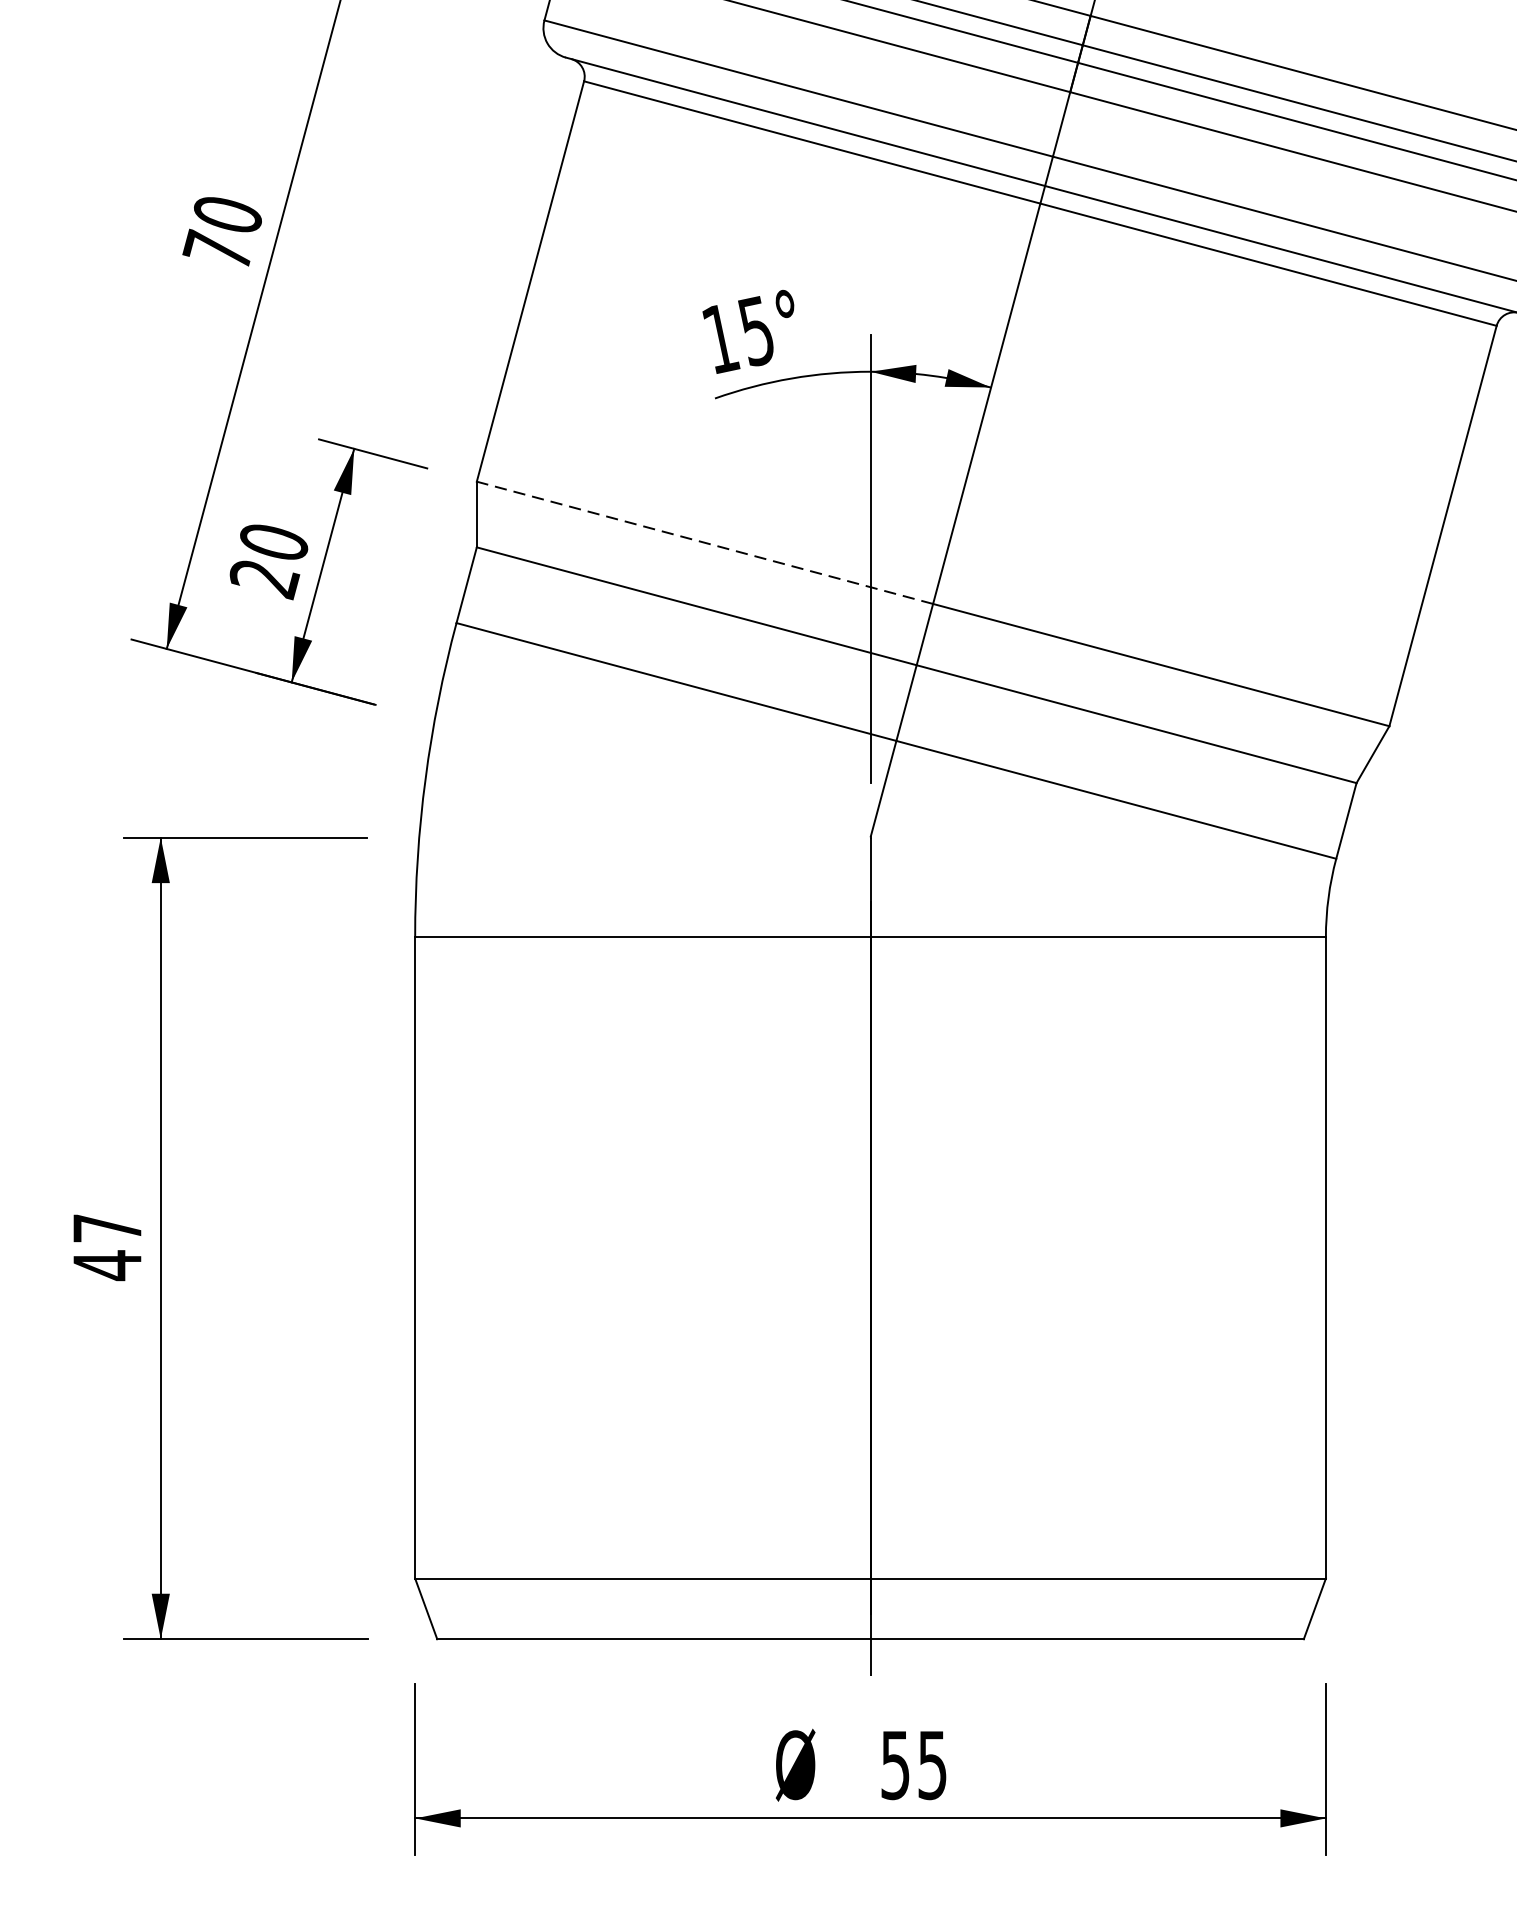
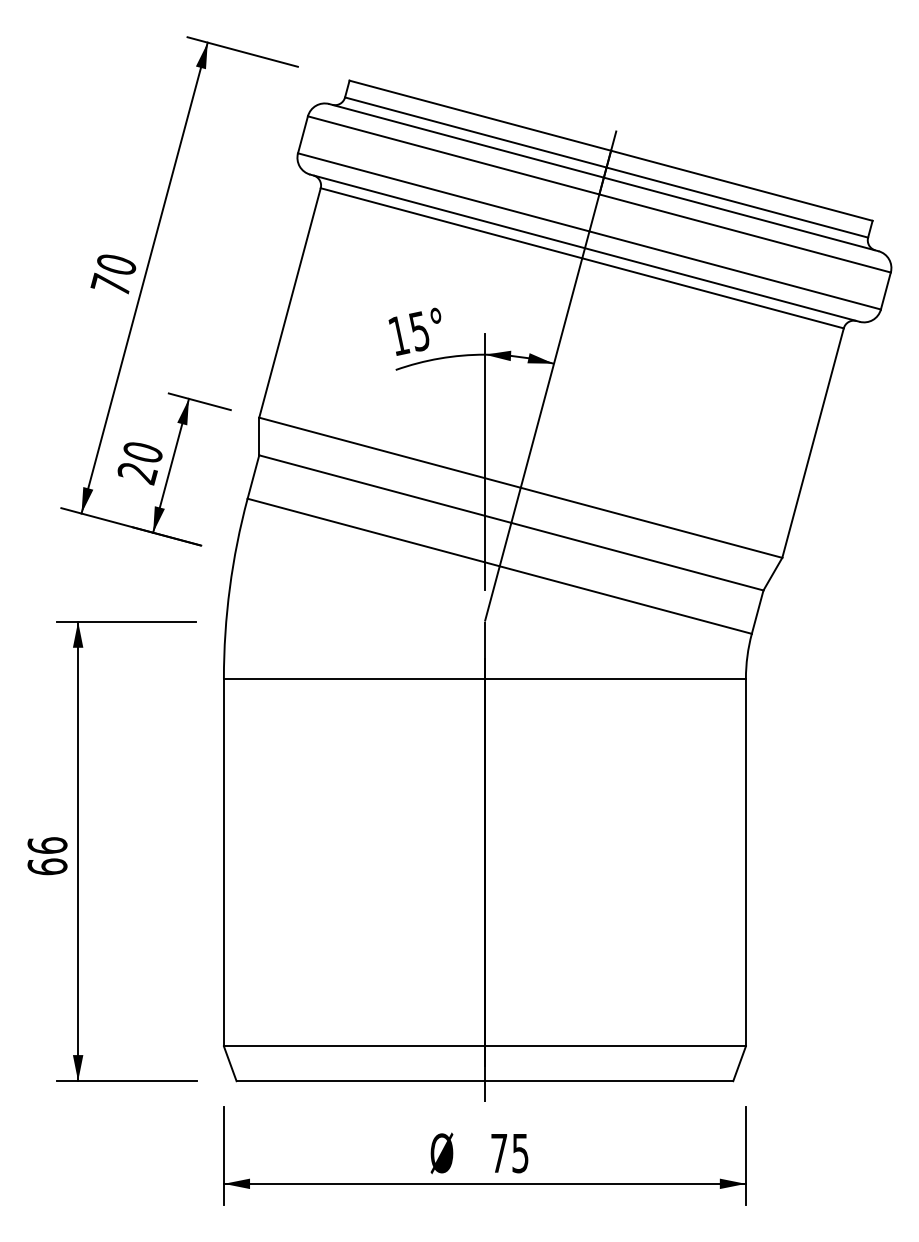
line: (704, 542) -> (389, 452), dashed -> solid
text: (107, 1247) -> (47, 856), 47 -> 66
text: (895, 1765) -> (499, 1153), 55 -> 75

